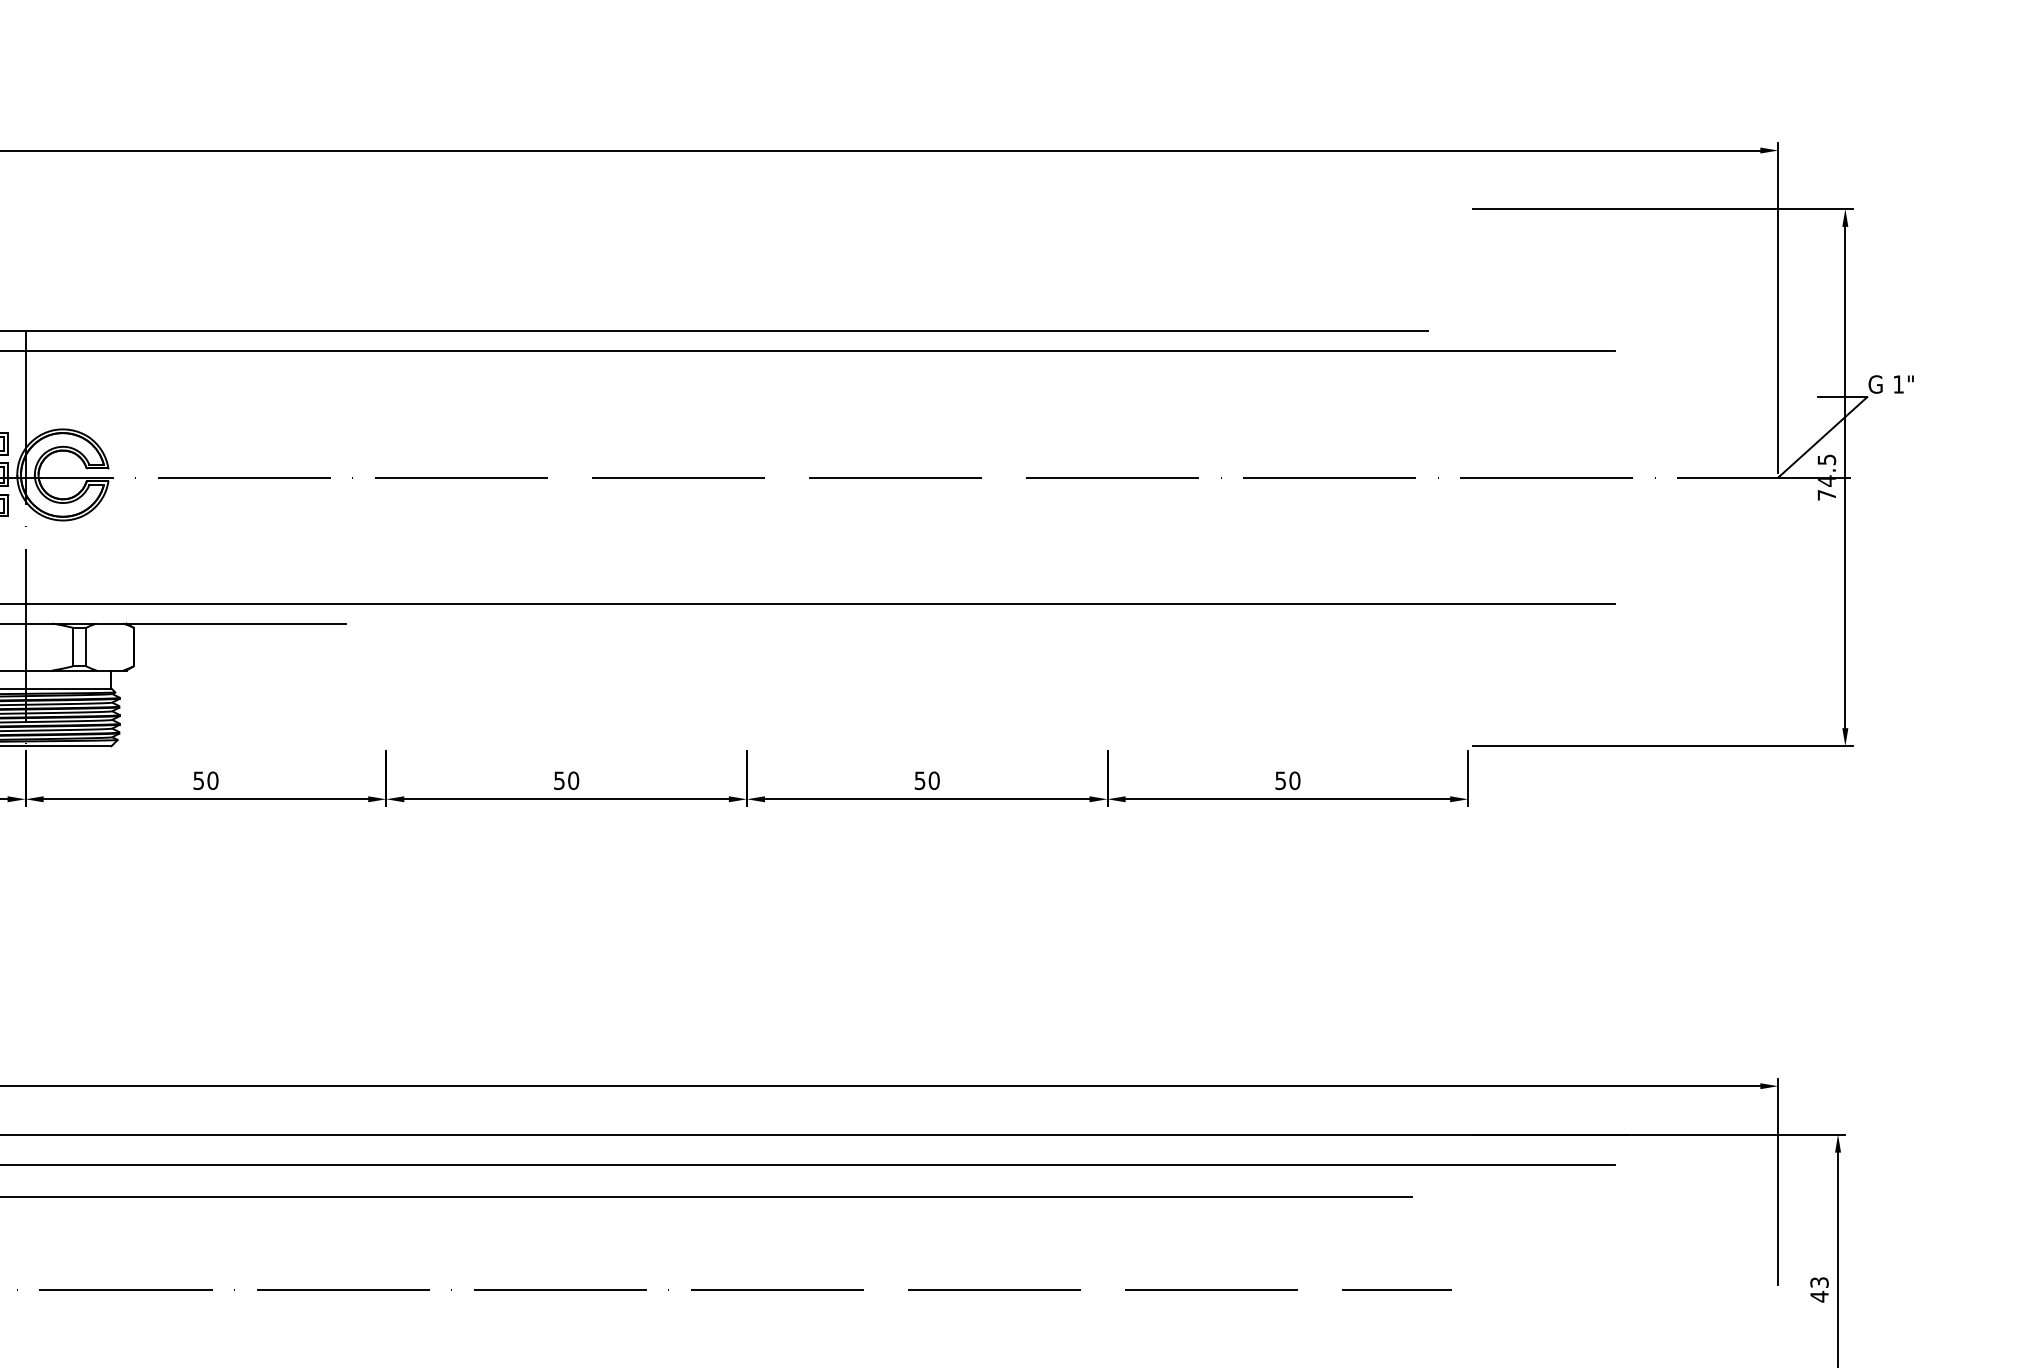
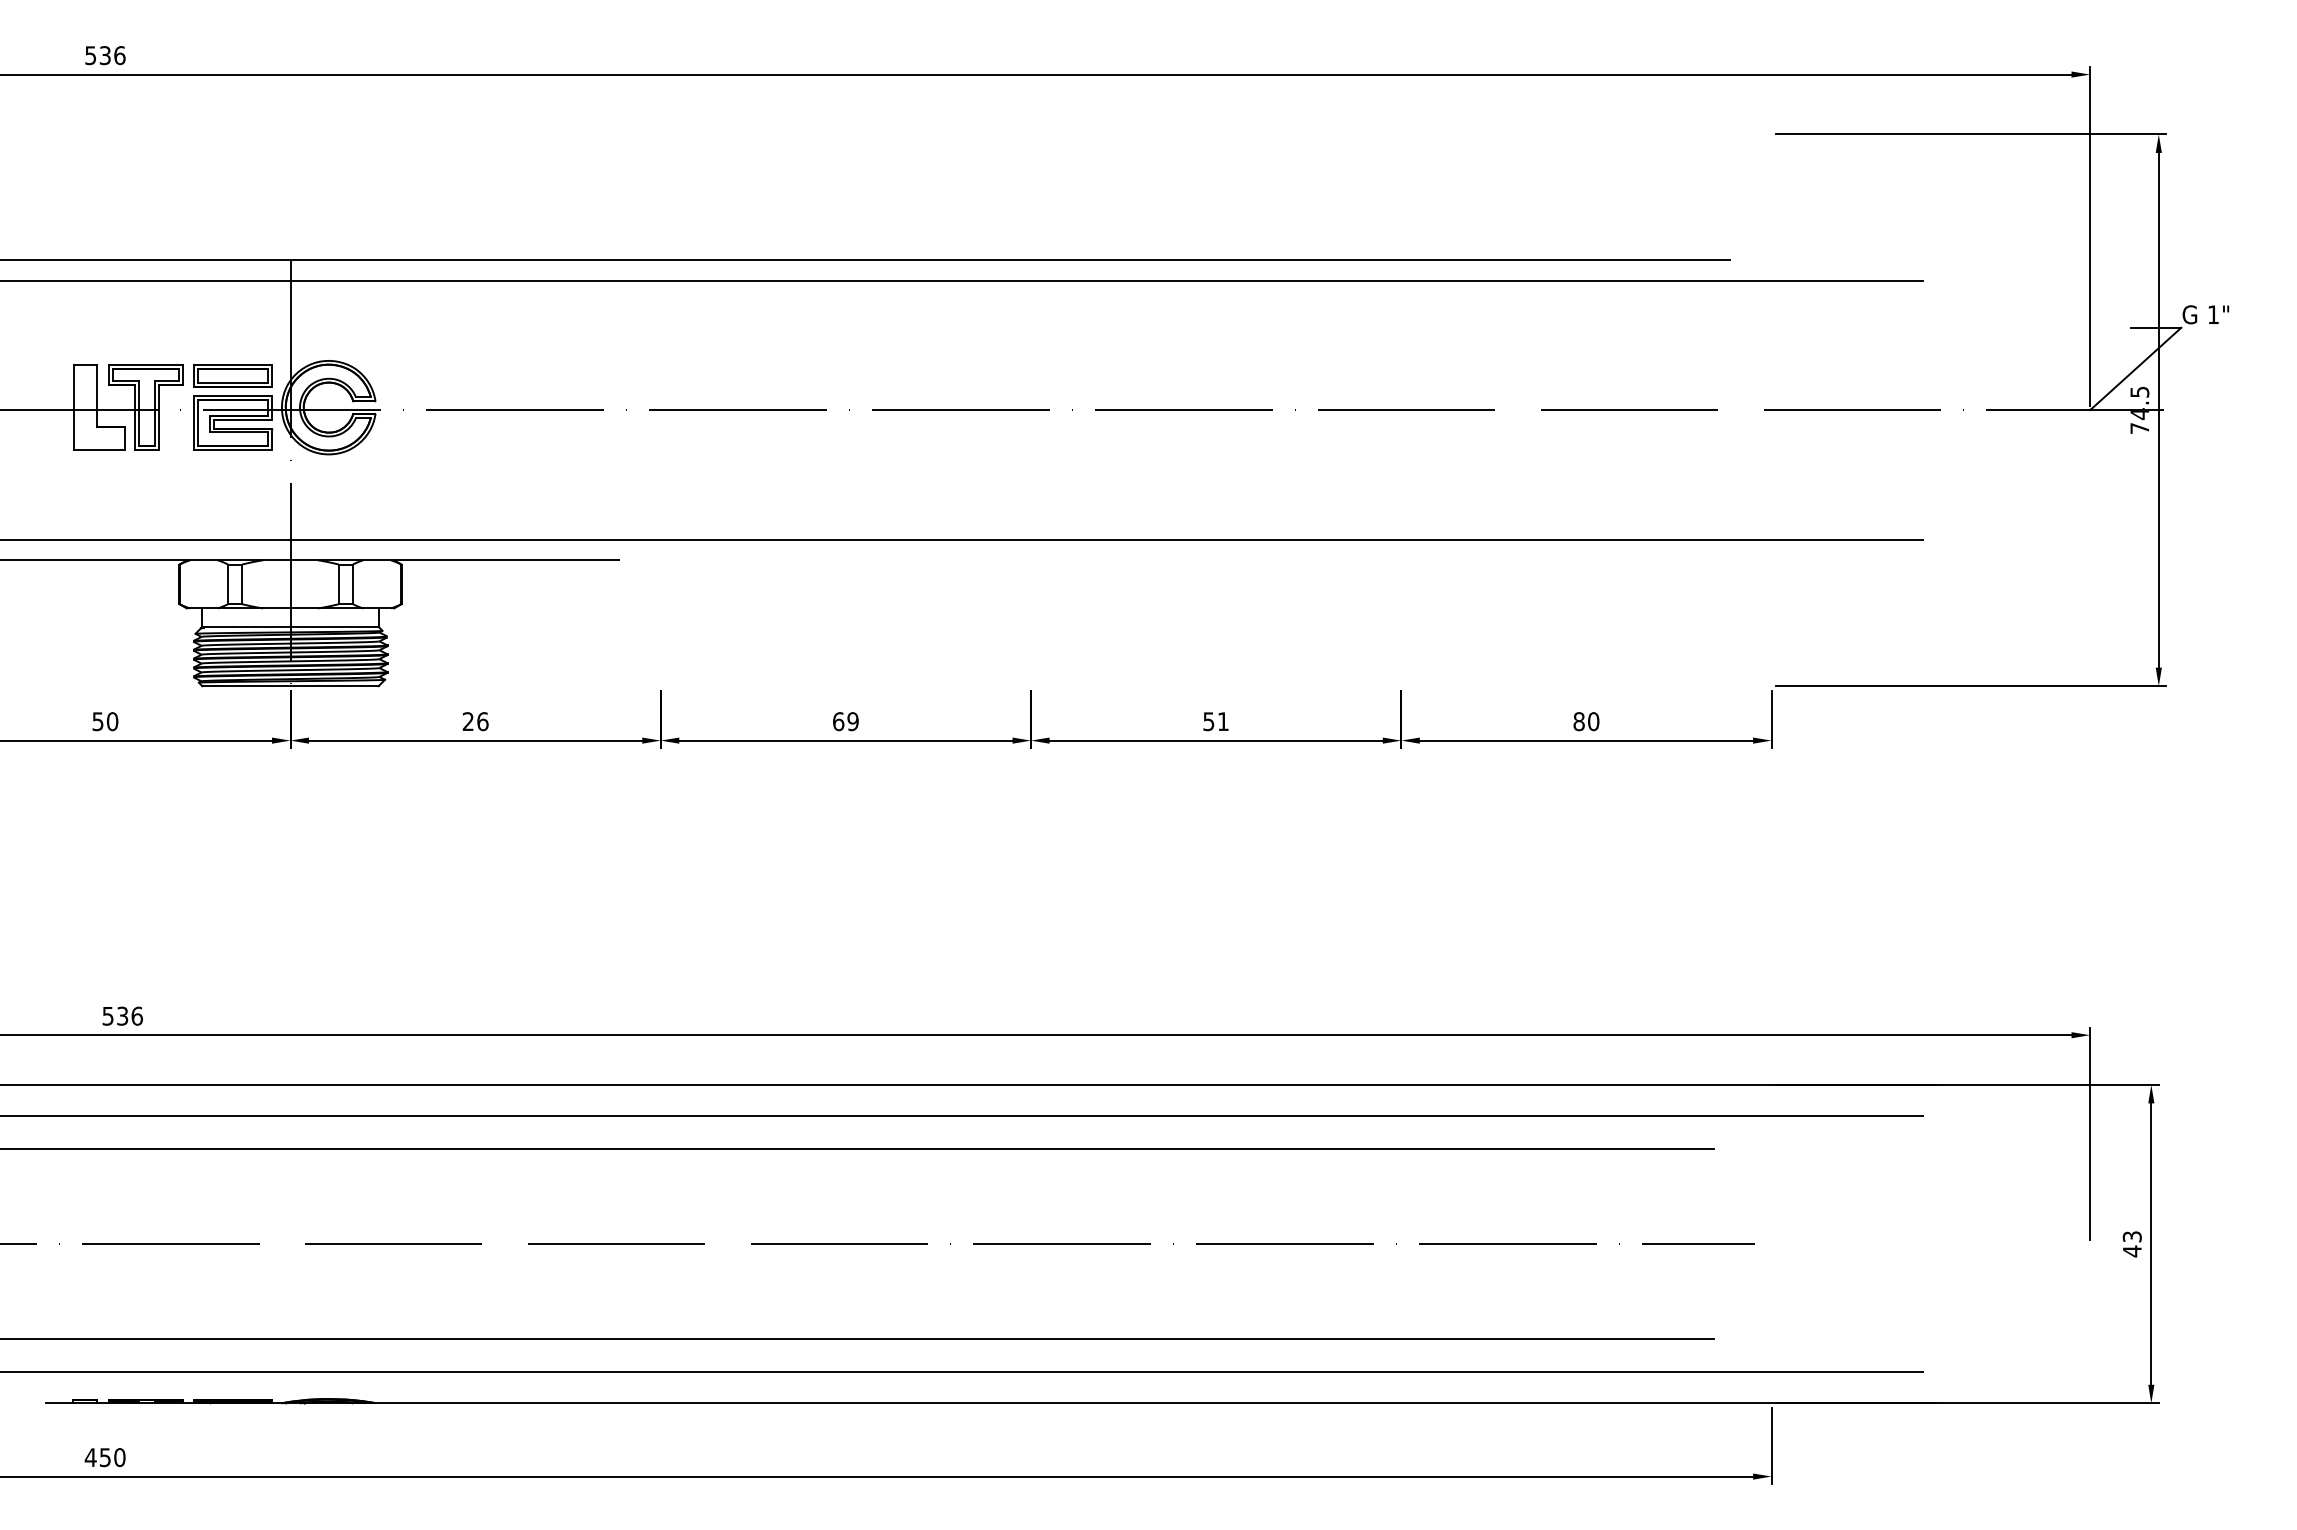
text: (205, 780) -> (475, 721), 50 -> 26
text: (566, 780) -> (845, 721), 50 -> 69
text: (934, 780) -> (1223, 721), 50 -> 51
text: (1280, 780) -> (1578, 721), 50 -> 80

